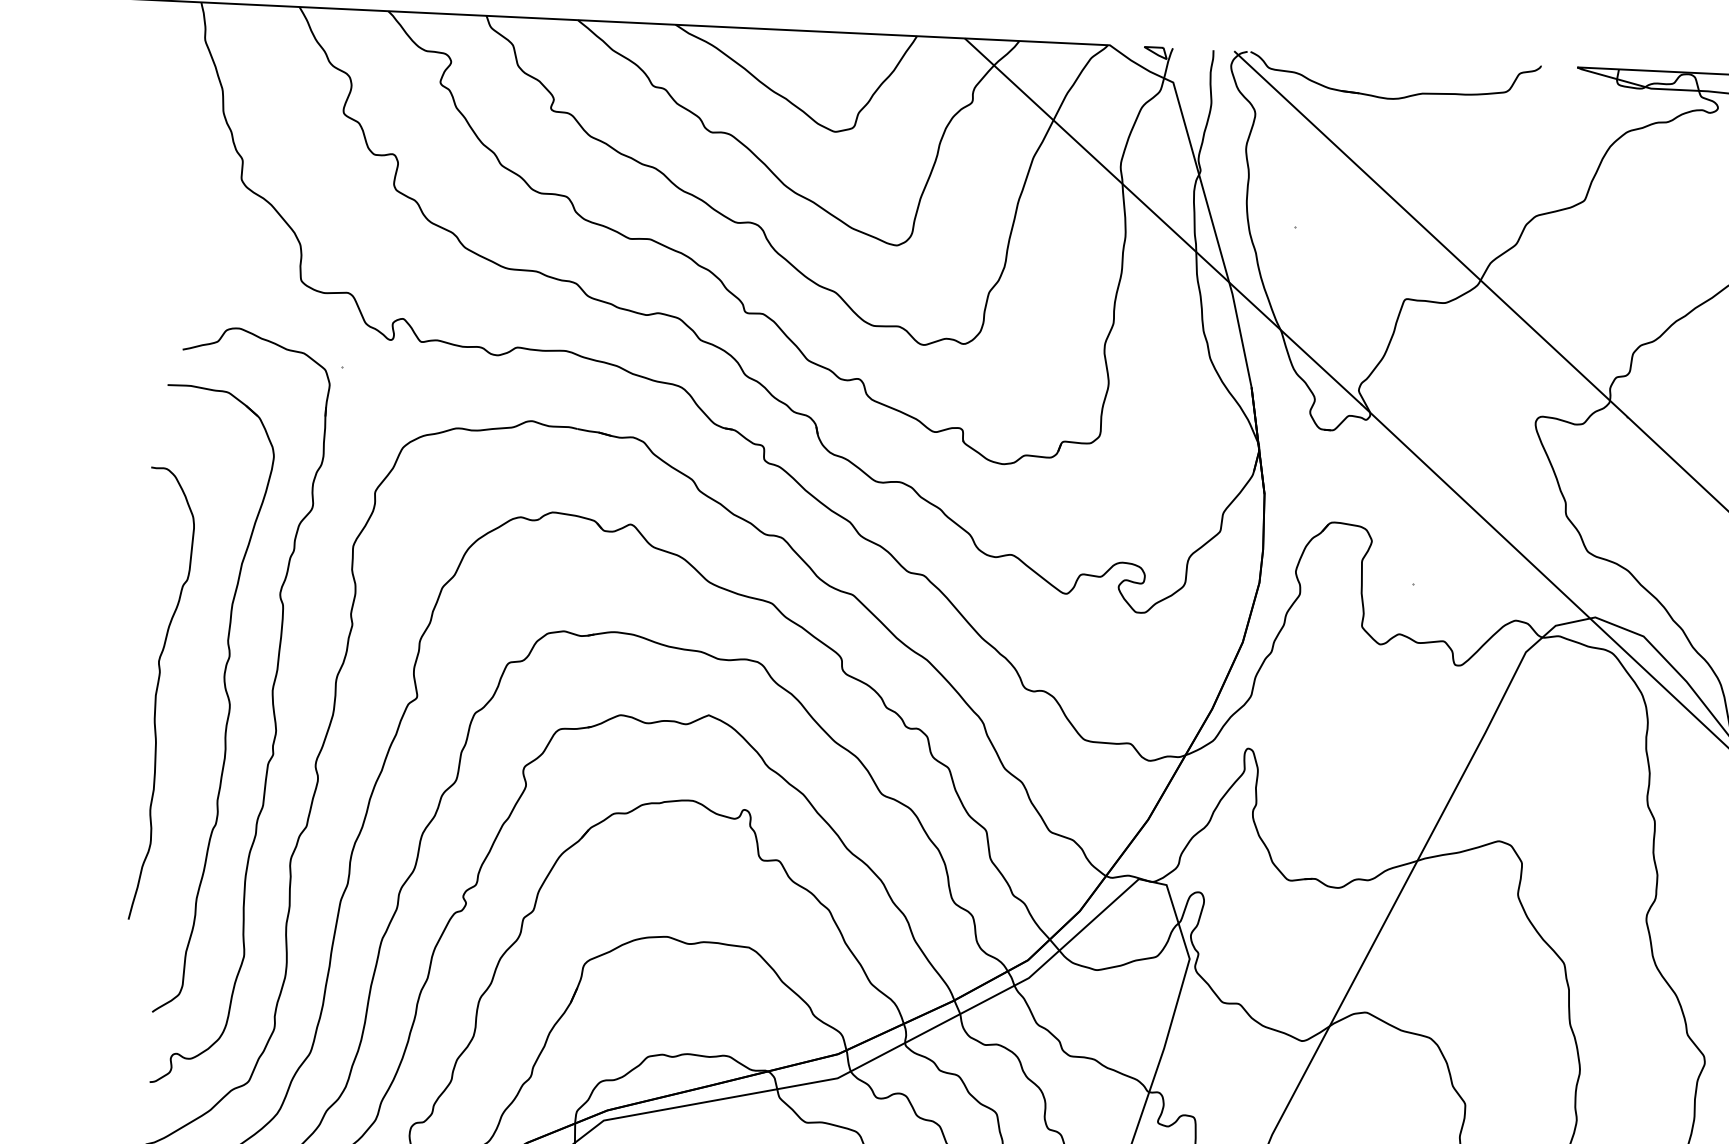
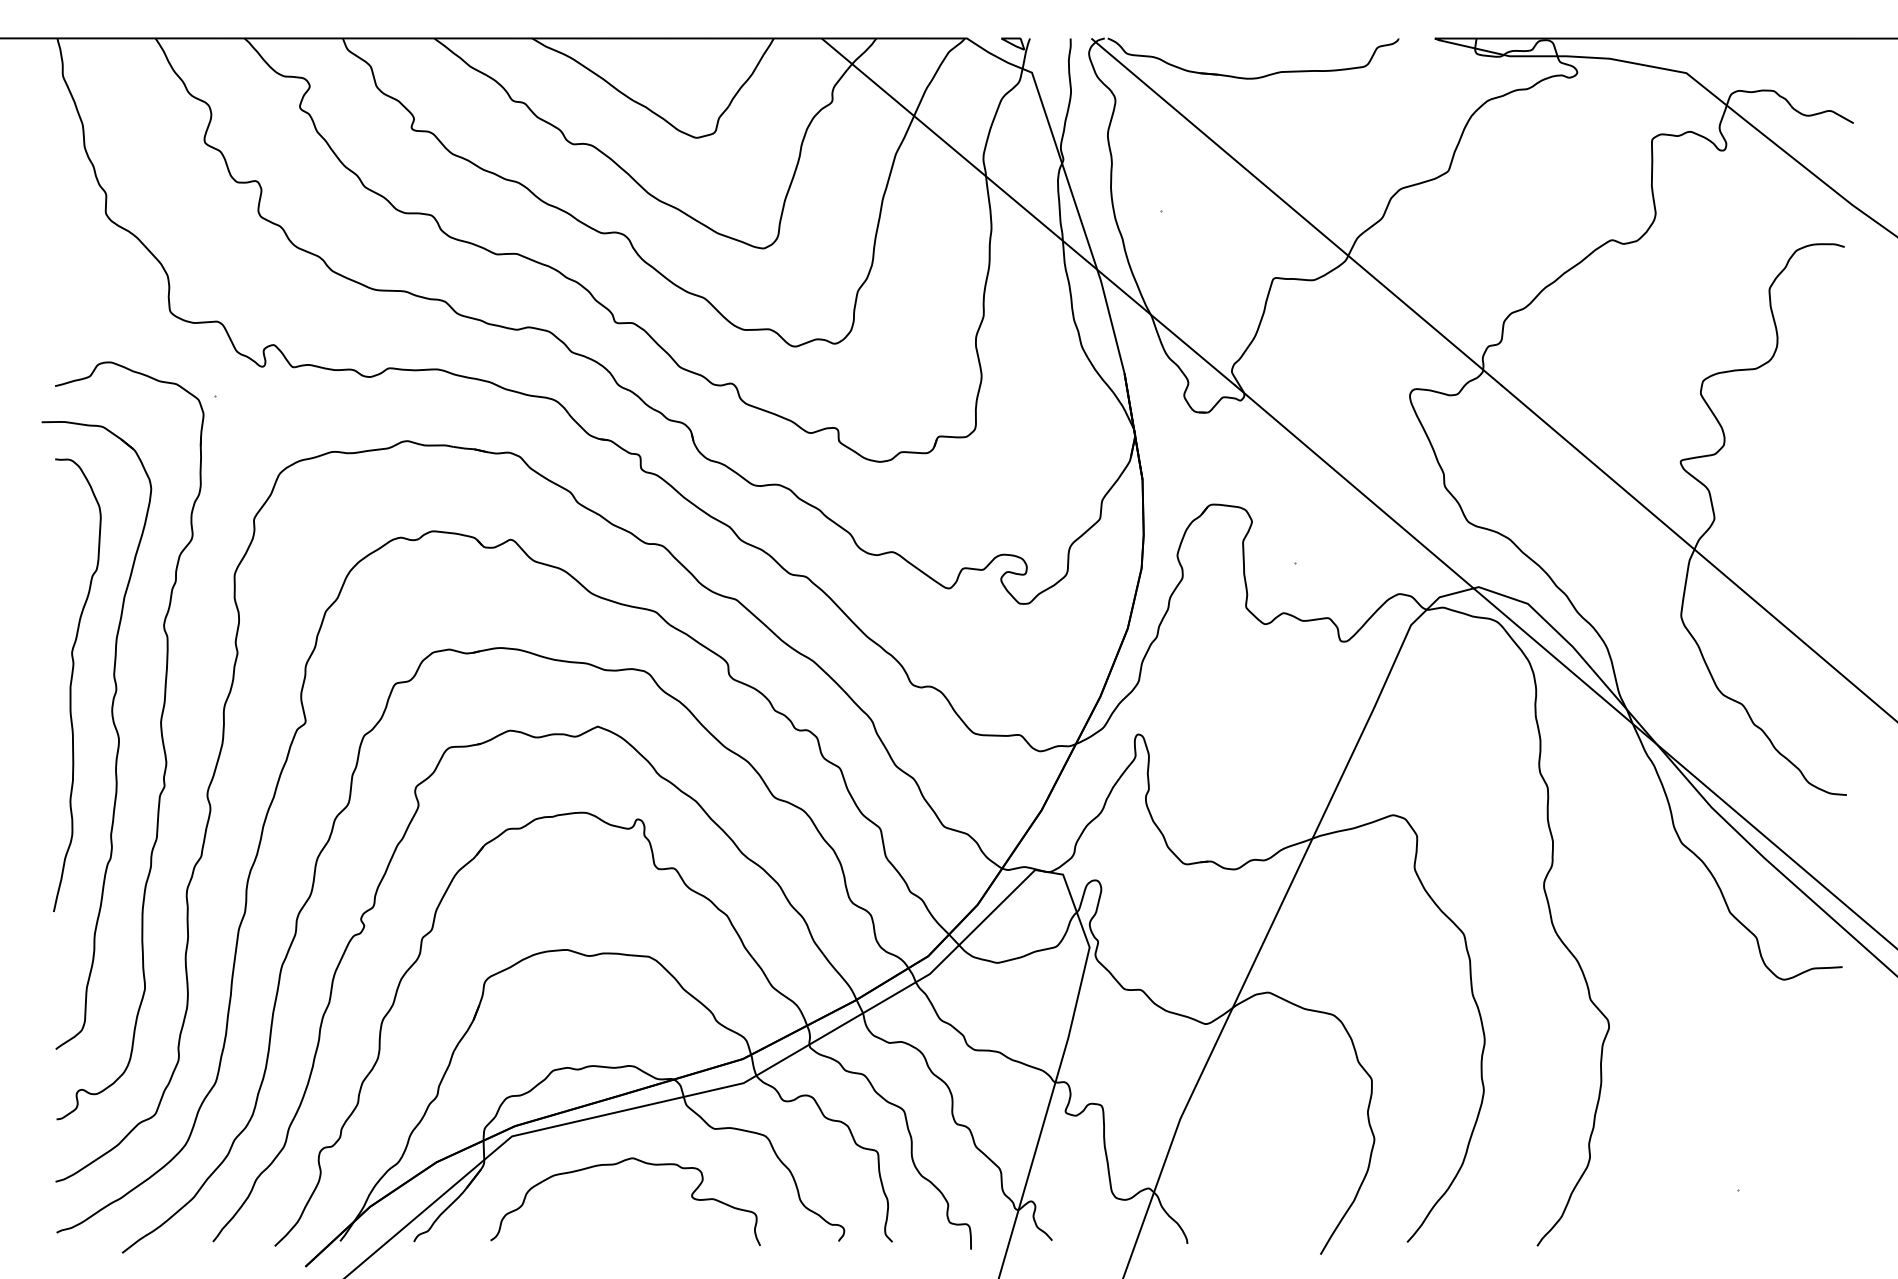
curve: (156, 694) -> (71, 685), moved

